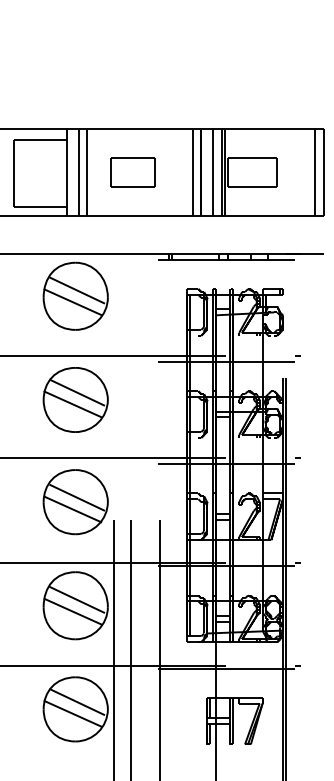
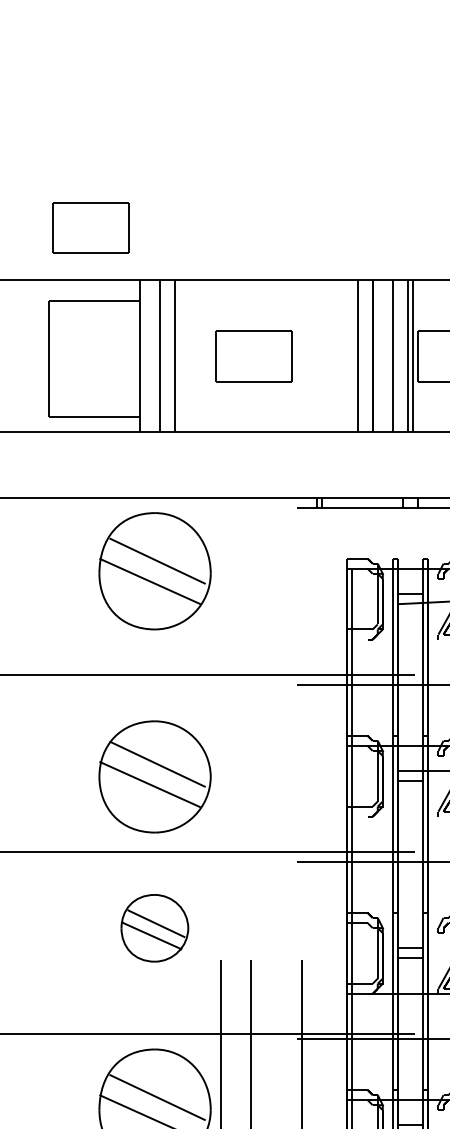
part: (38, 98) -> (90, 228), added
part: (75, 399) -> (154, 776), moved
part: (75, 502) -> (154, 928), size x0.6

